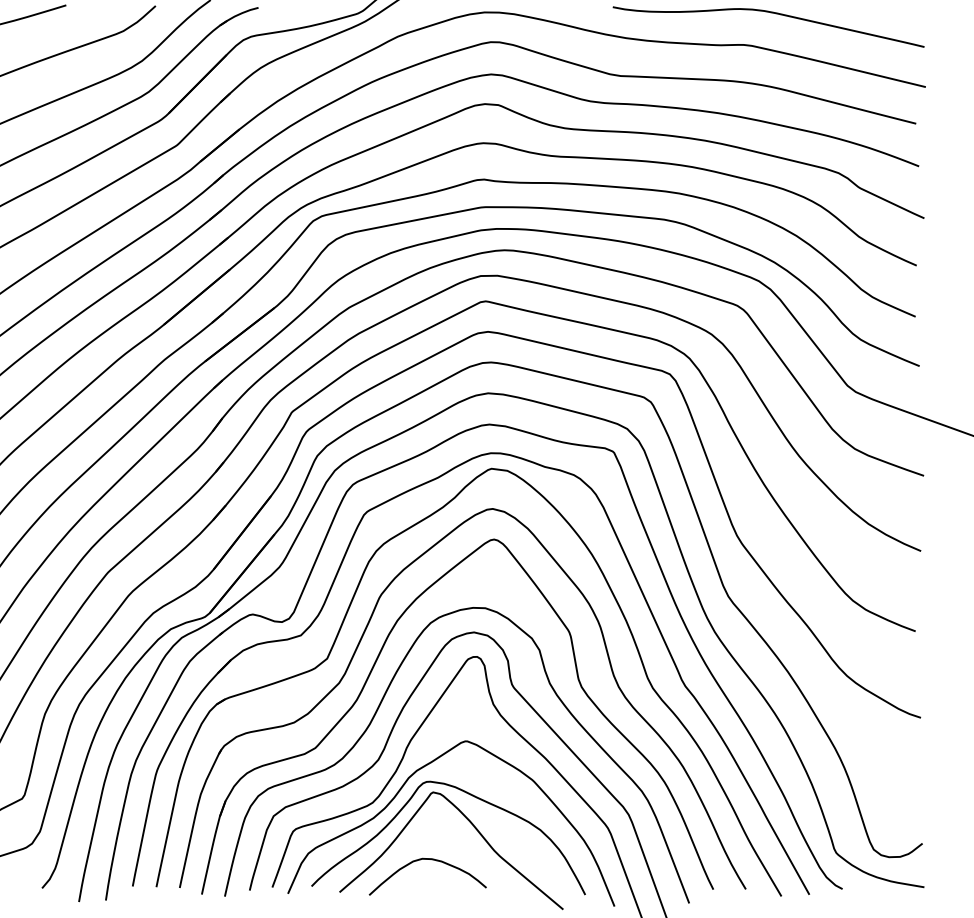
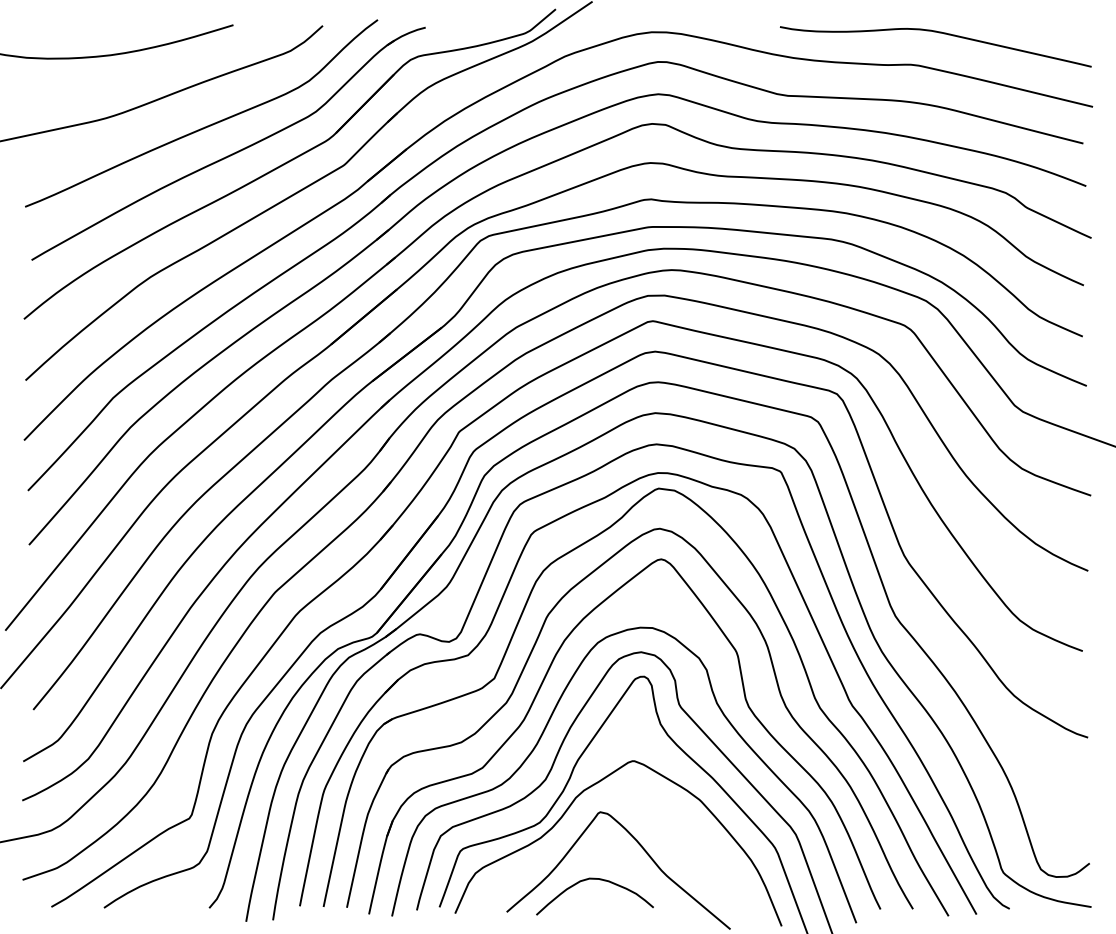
curve: (470, 795) -> (637, 815), removed

